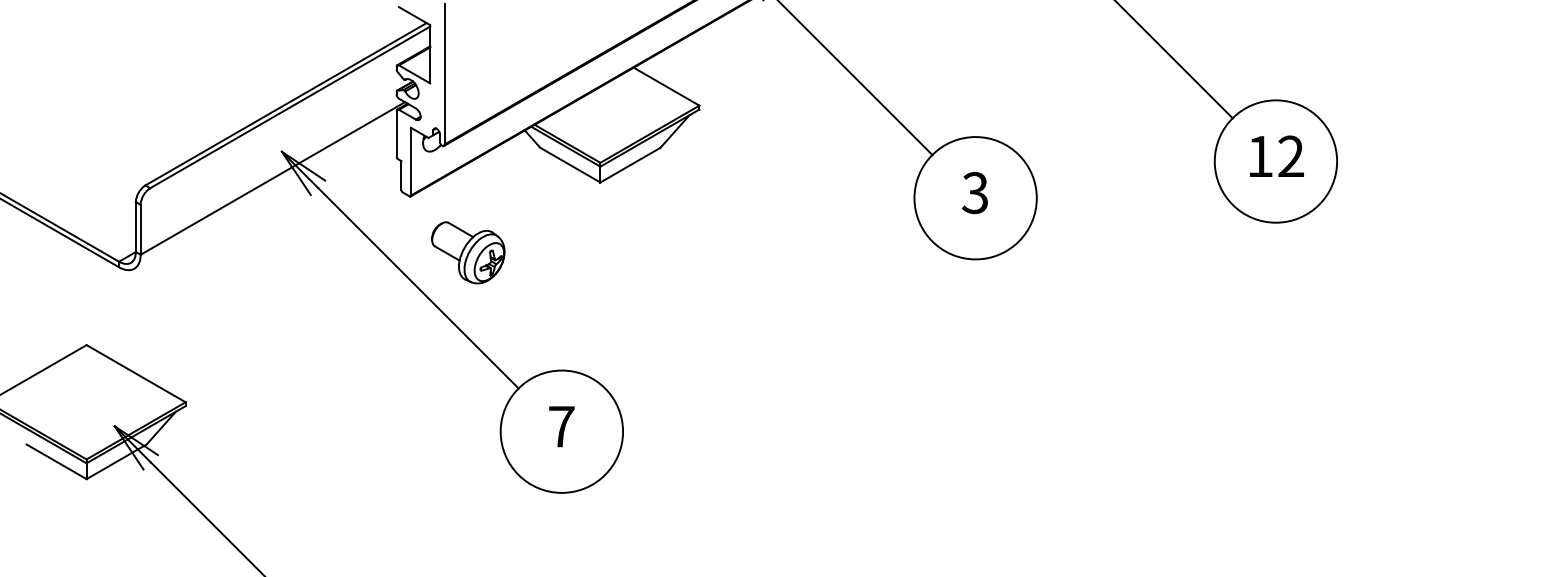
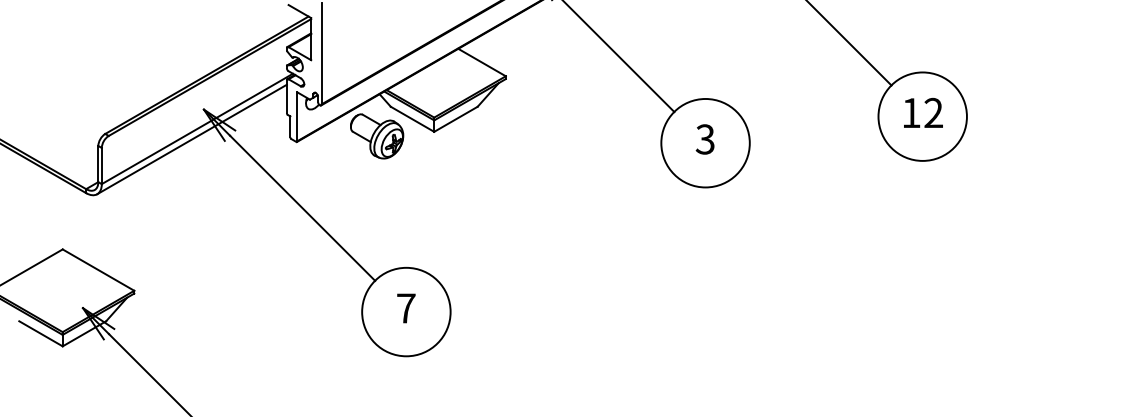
line: (265, 192) -> (192, 139), added
part: (468, 252) -> (377, 136), moved

